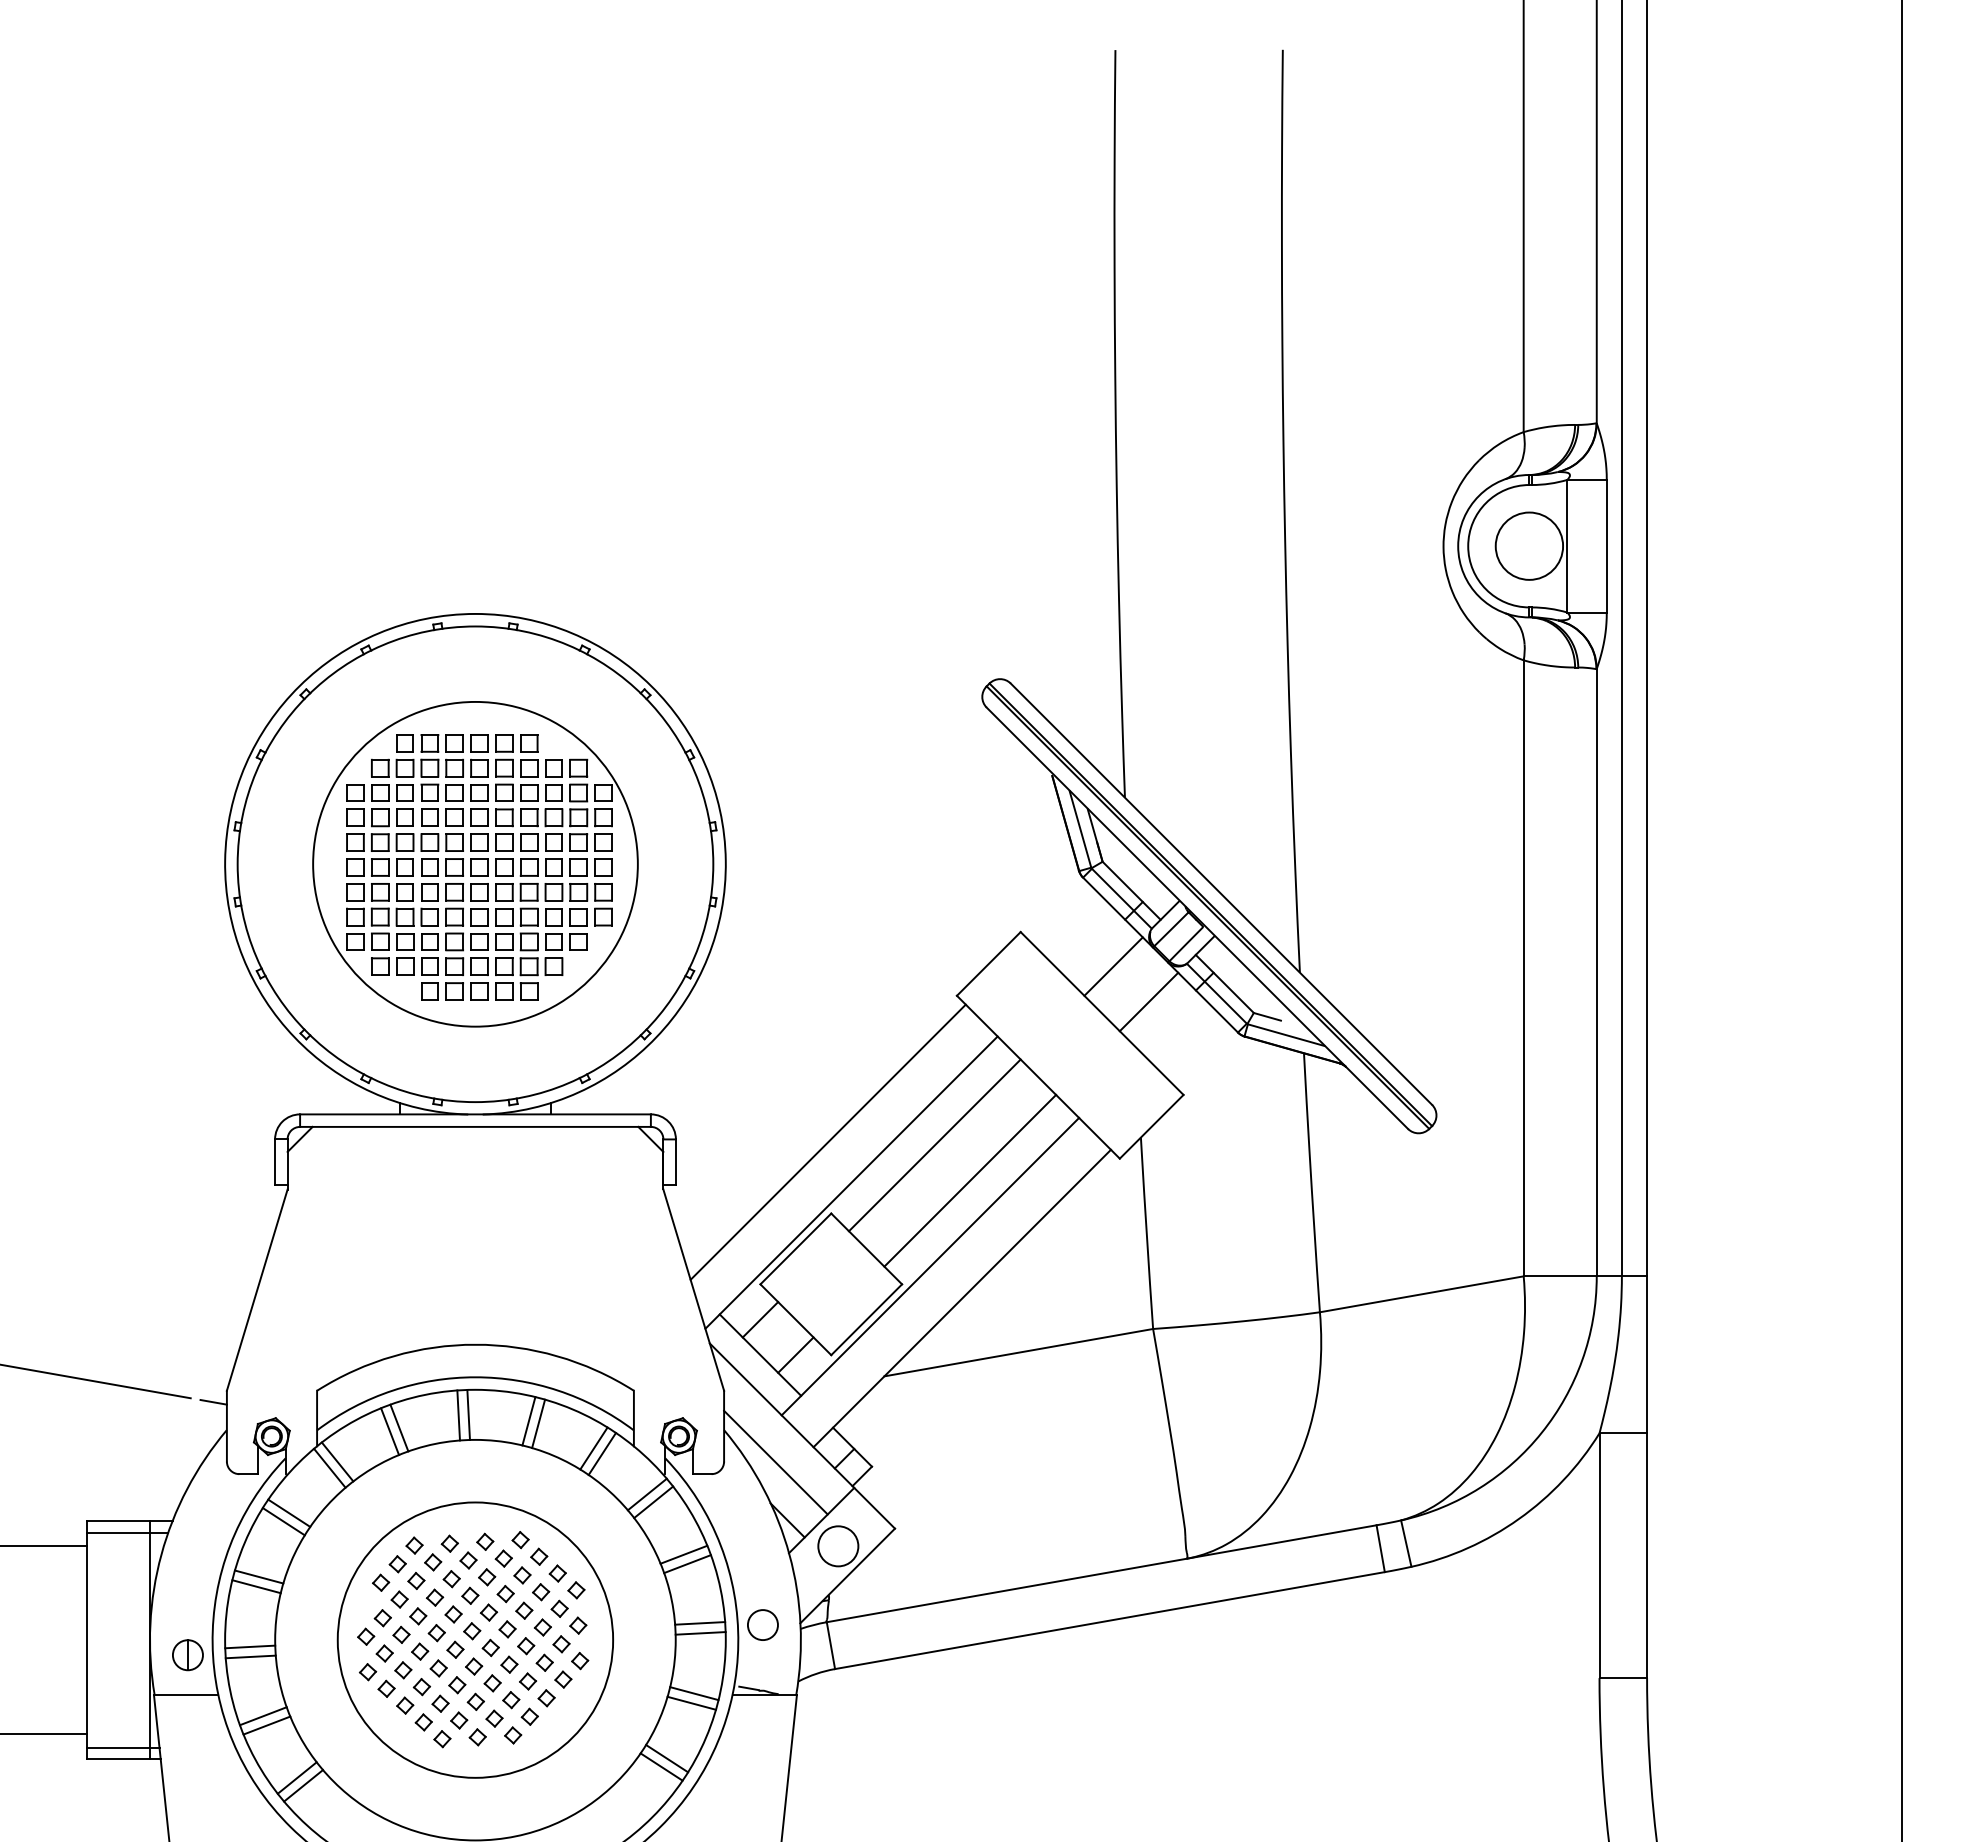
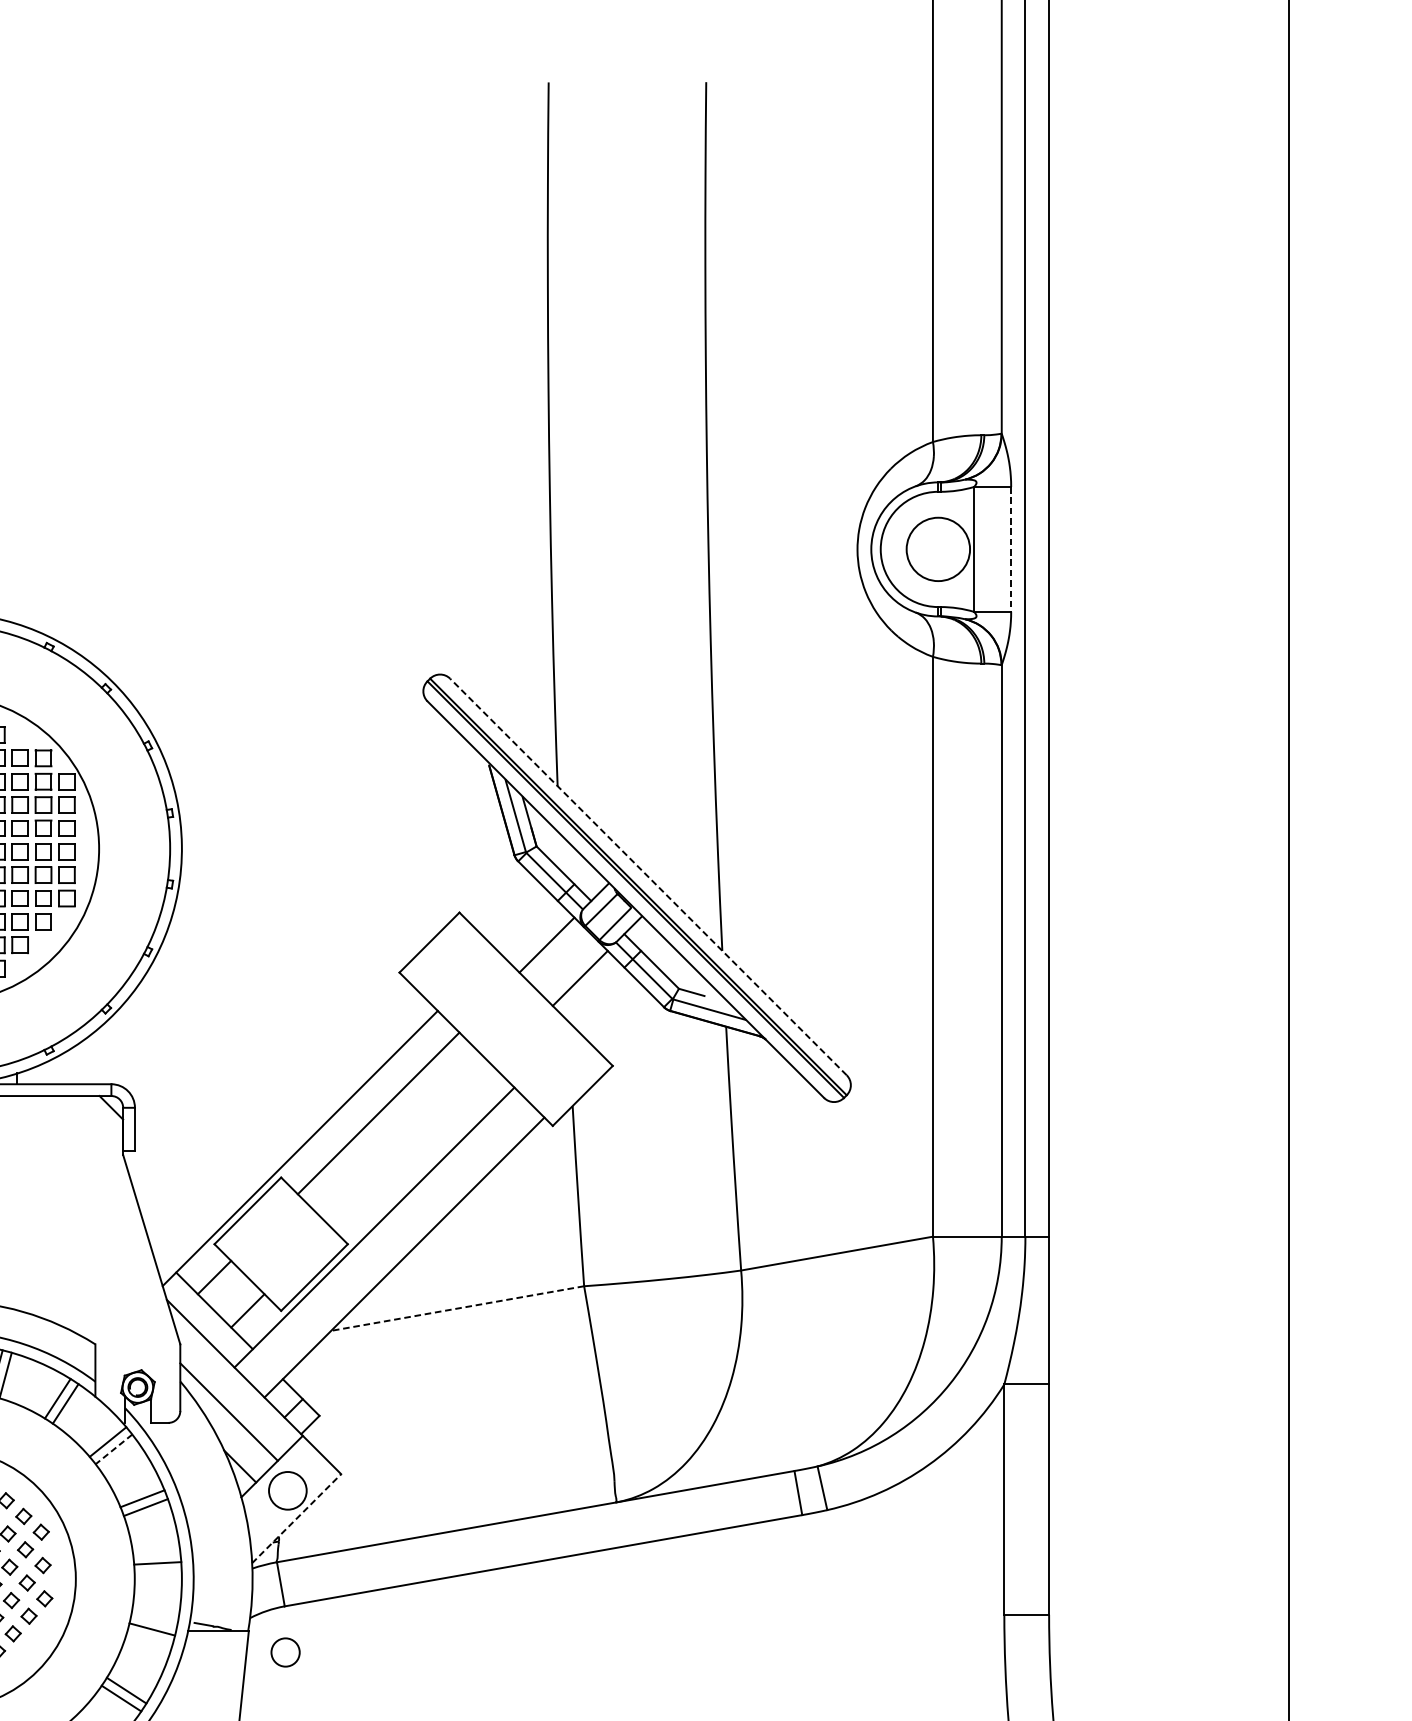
line: (1606, 546) -> (1010, 549), solid -> dashed
line: (1221, 894) -> (648, 877), solid -> dashed
line: (827, 1141) -> (277, 1109), removed
line: (970, 1180) -> (412, 1146), removed
line: (1018, 1352) -> (457, 1308), solid -> dashed
line: (653, 1502) -> (113, 1449), solid -> dashed
line: (847, 1575) -> (296, 1518), solid -> dashed
circle: (762, 1624) -> (285, 1651), moved
line: (700, 1633) -> (158, 1572), removed
line: (691, 1702) -> (149, 1637), removed

